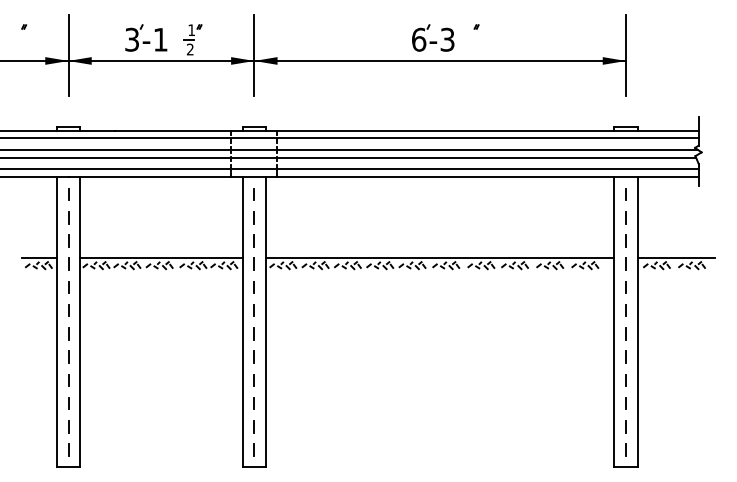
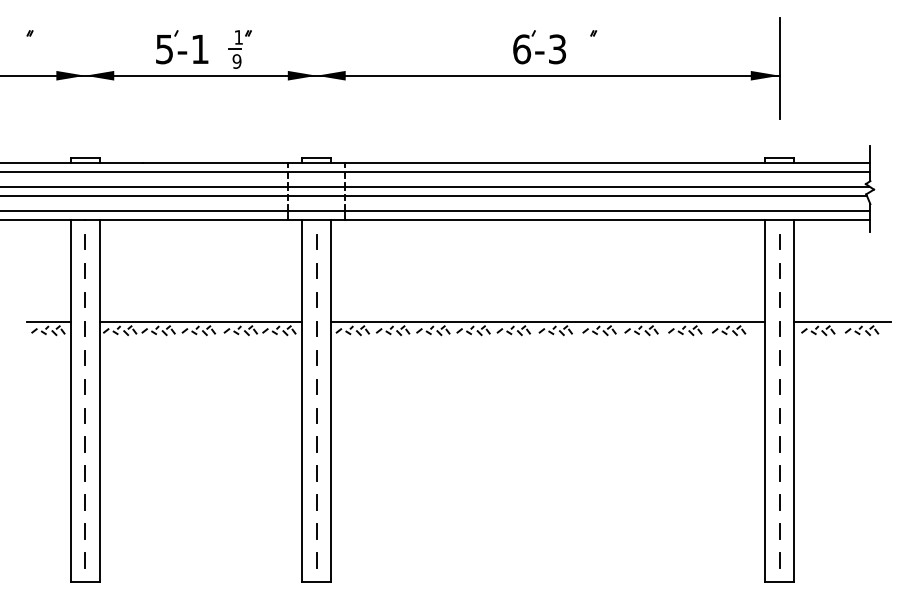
text: (132, 39) -> (165, 48), 3-1 -> 5-1
text: (189, 49) -> (236, 61), 2 -> 9
line: (68, 54) -> (85, 67), removed
line: (254, 54) -> (316, 67), removed

